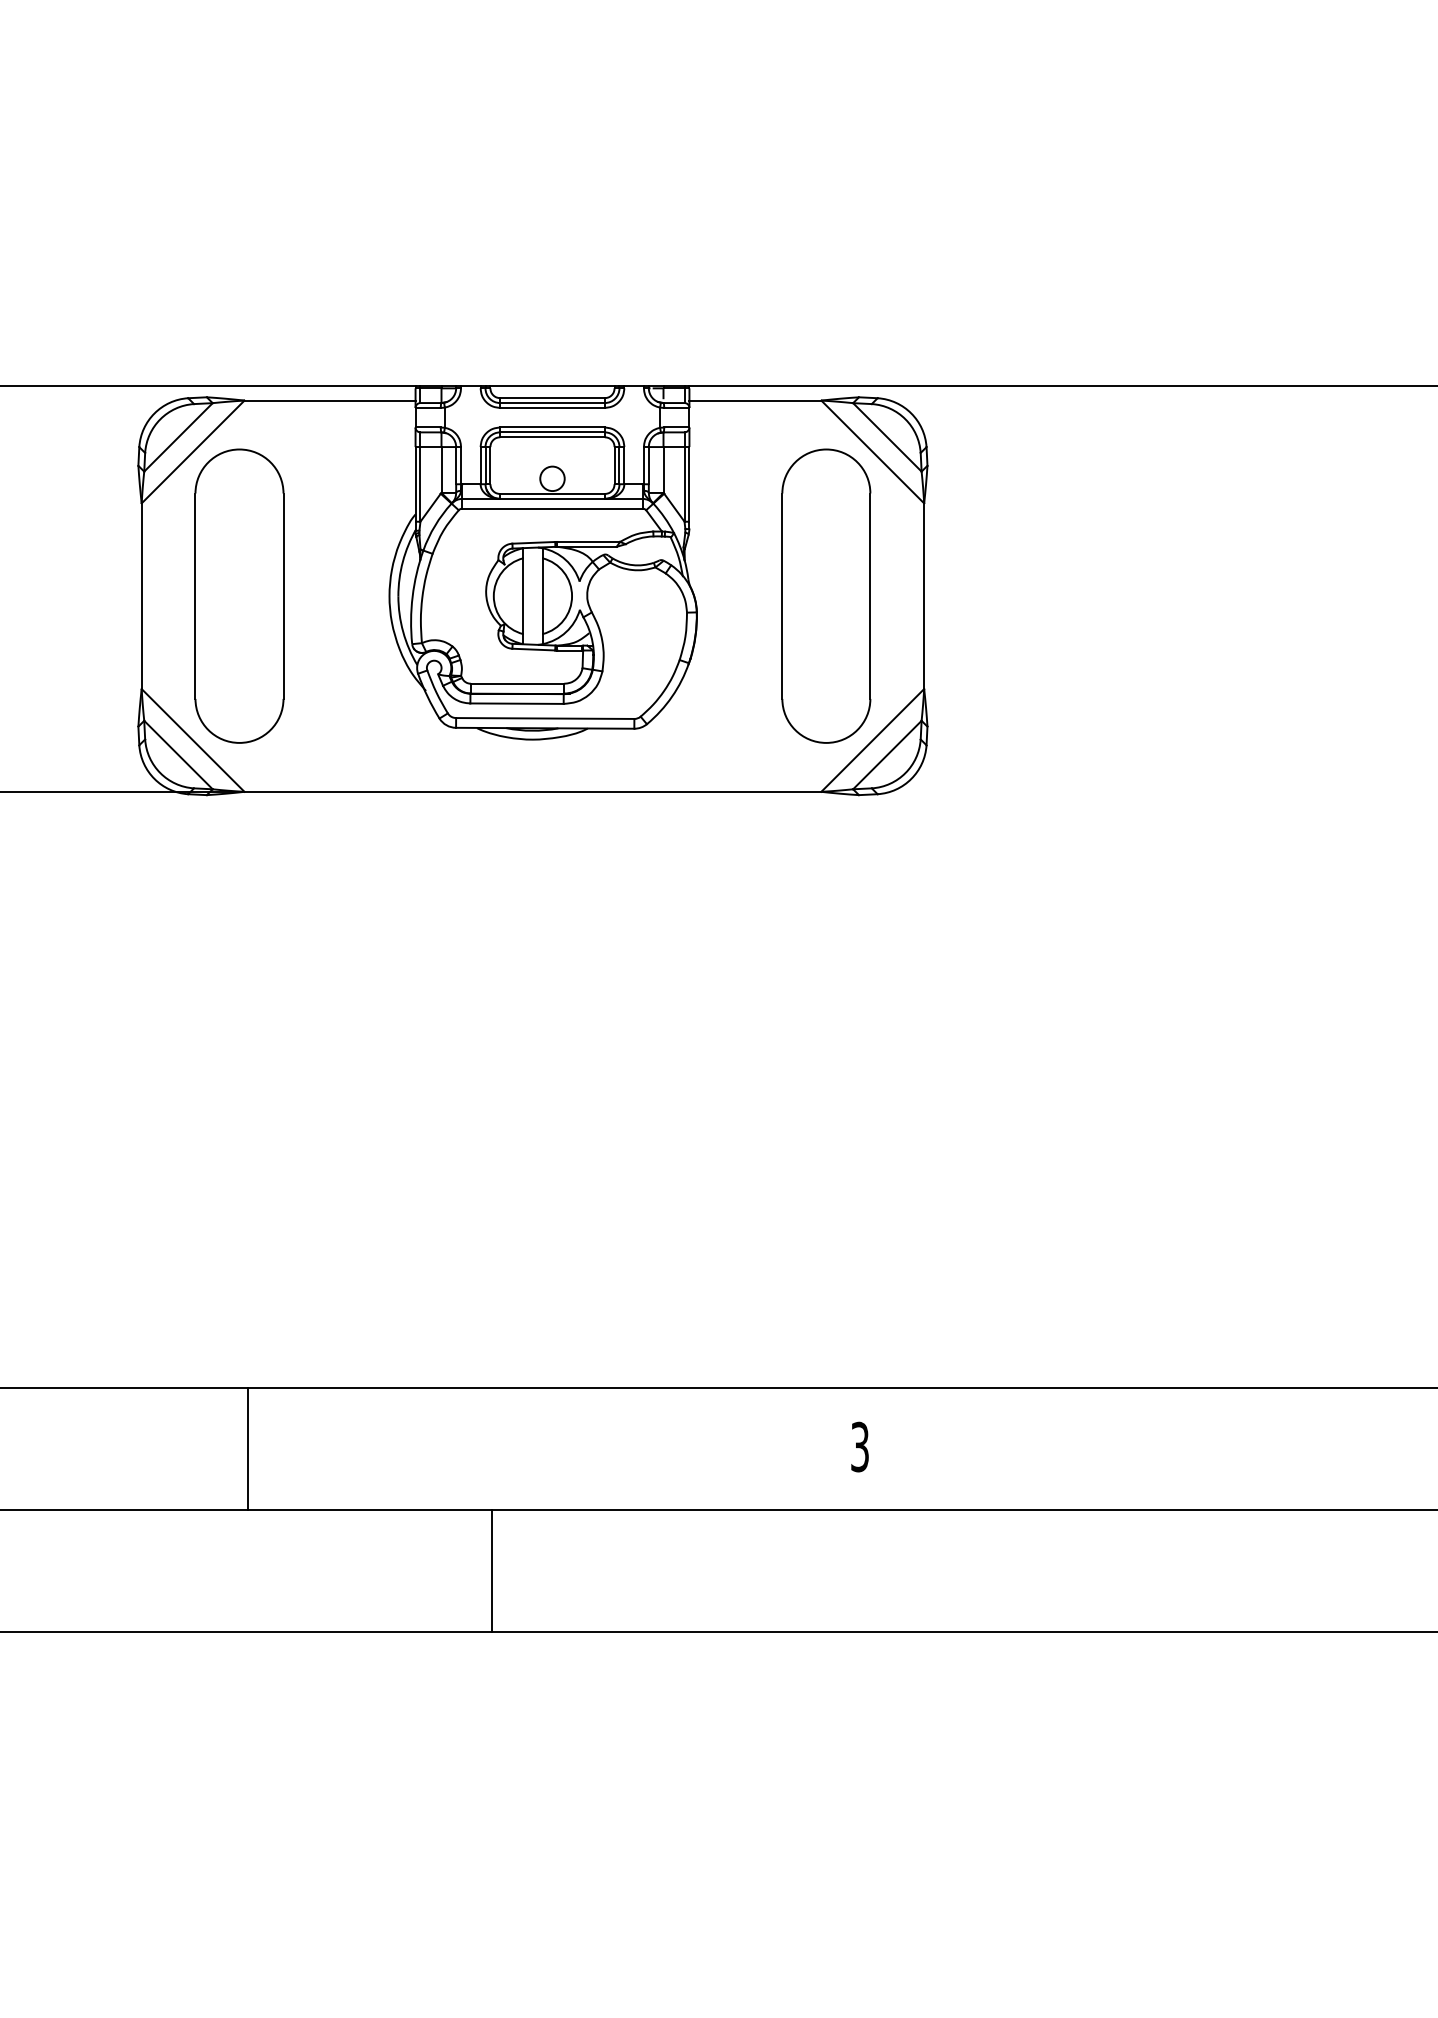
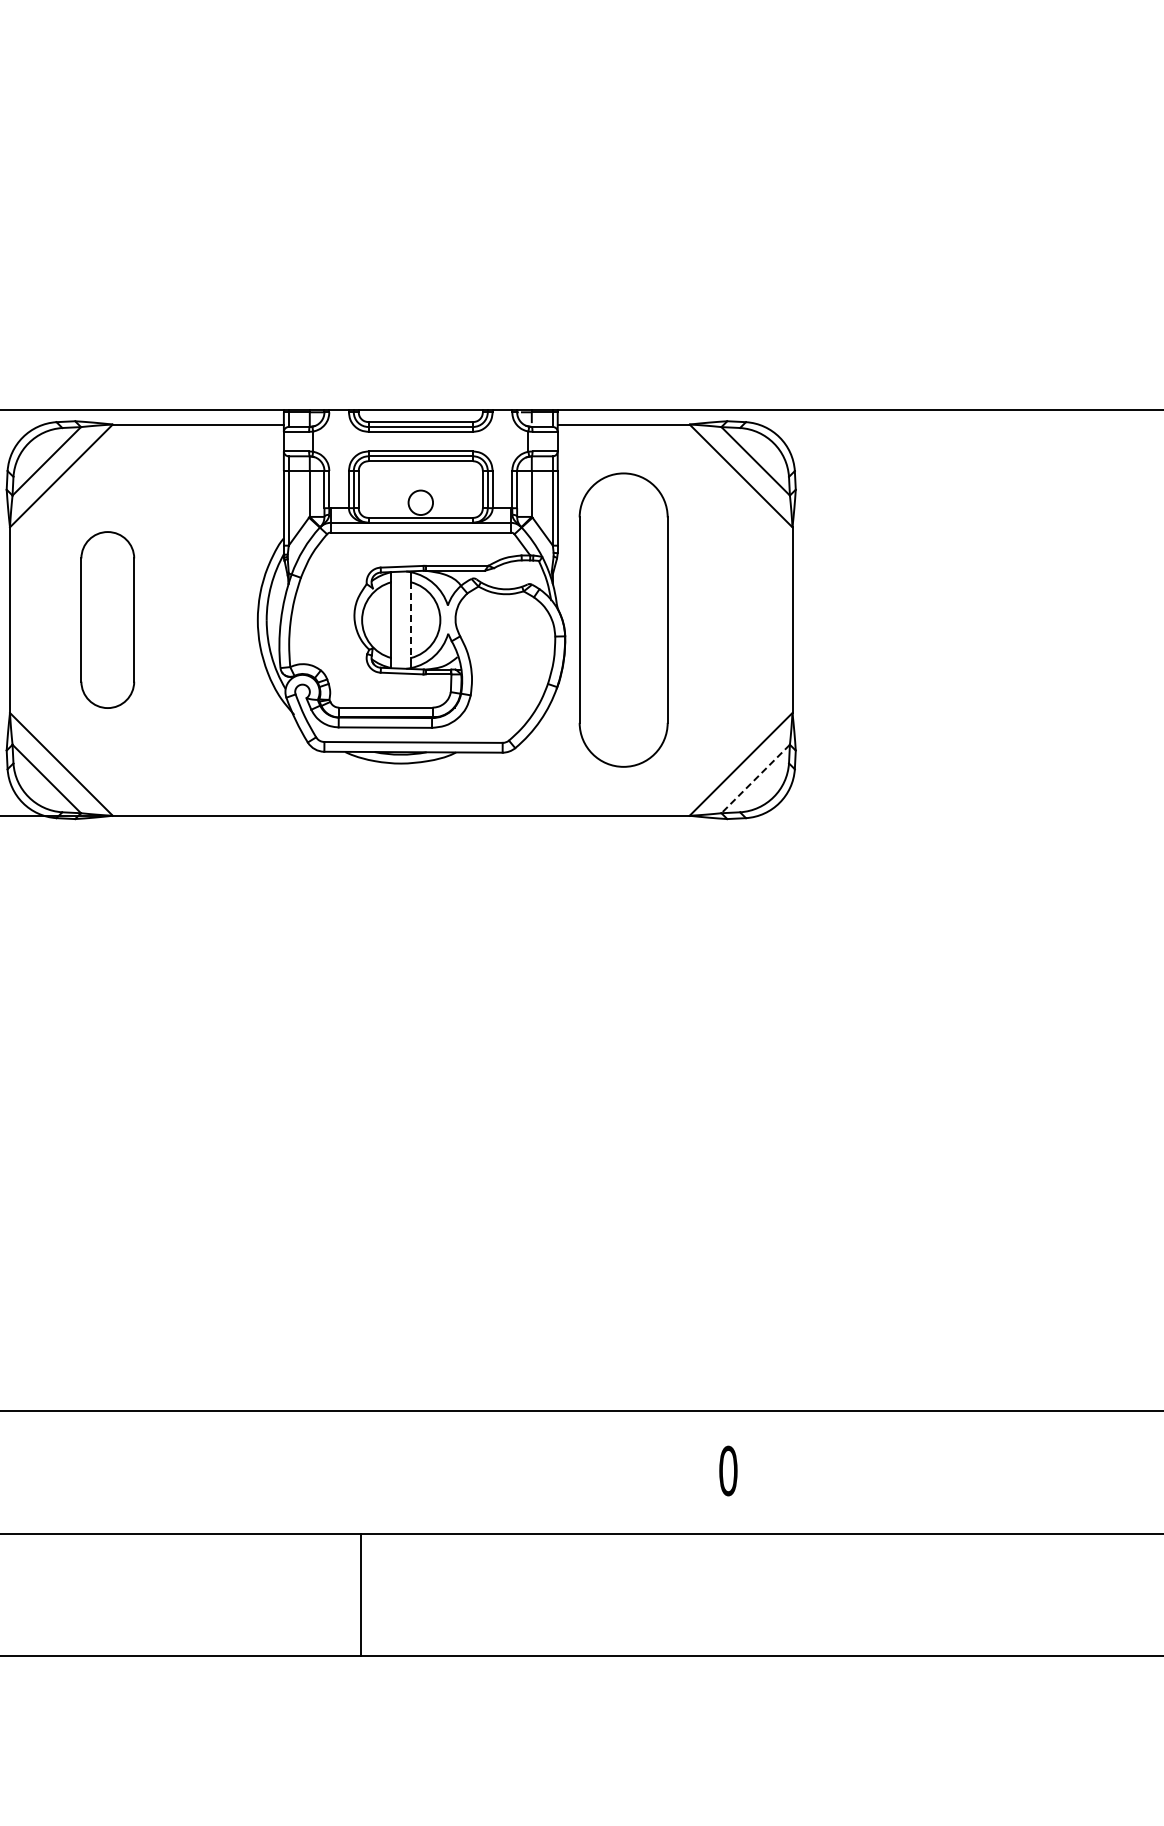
part: (239, 595) -> (107, 619), size x0.6
part: (826, 595) -> (623, 619), moved
line: (542, 596) -> (410, 620), solid -> dashed
line: (887, 755) -> (755, 779), solid -> dashed
text: (860, 1446) -> (728, 1470), 3 -> 0
line: (247, 1448) -> (115, 1472), removed

